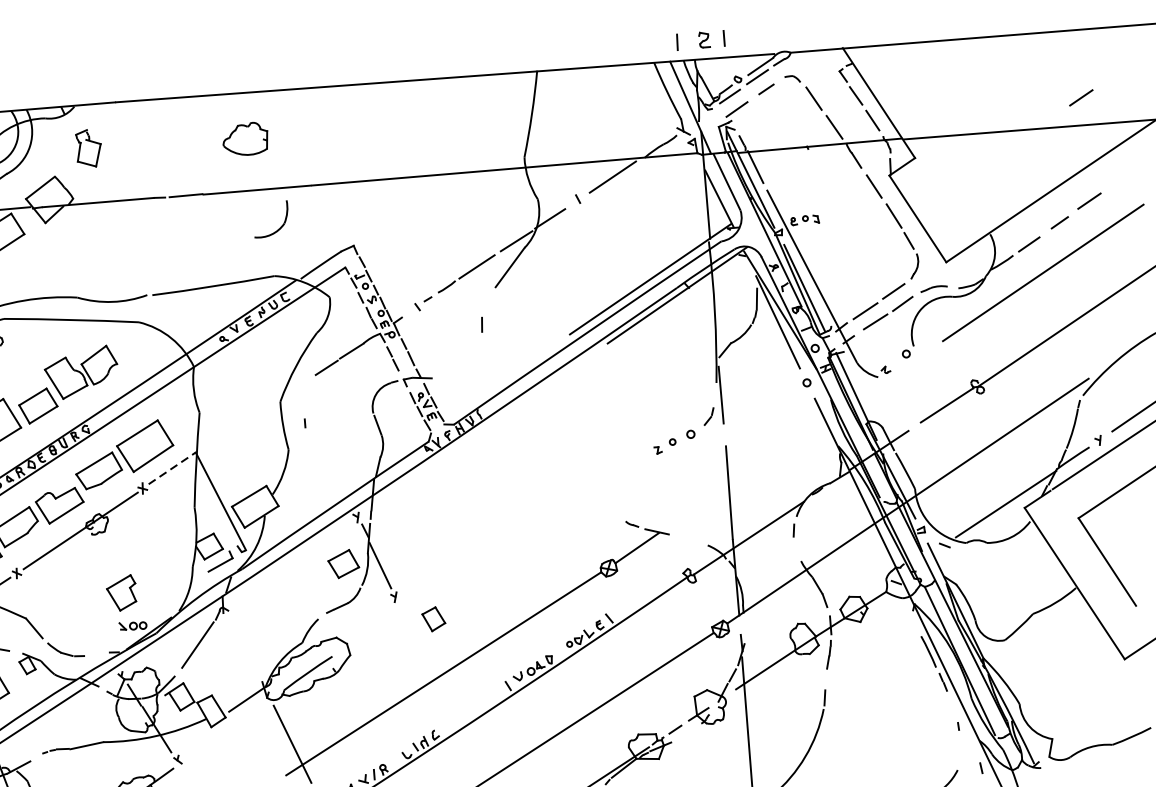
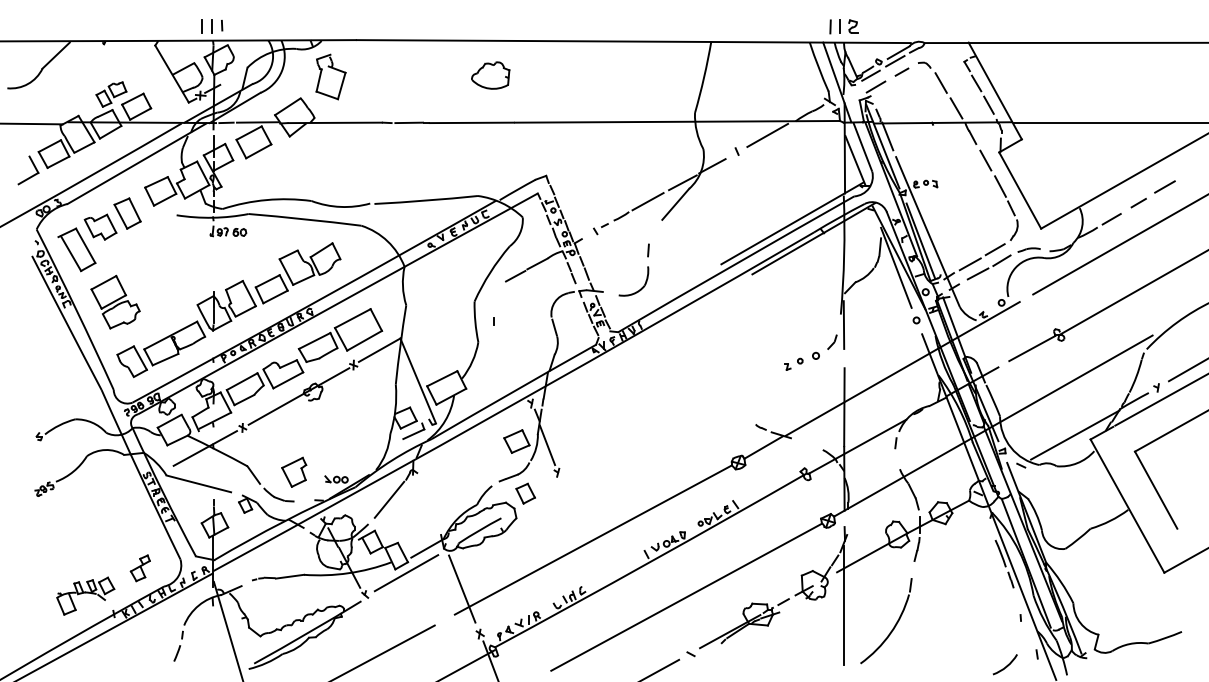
line: (723, 38) -> (839, 26), moved
line: (1080, 97) -> (1164, 99), removed
part: (245, 139) -> (490, 75), moved
part: (88, 147) -> (330, 76), size x1.43
part: (276, 229) -> (637, 290), moved
line: (794, 441) -> (902, 368), added
line: (172, 468) -> (379, 350), dashed -> solid
part: (122, 592) -> (294, 471), moved
part: (433, 619) -> (525, 493), moved
line: (224, 731) -> (406, 573), added

